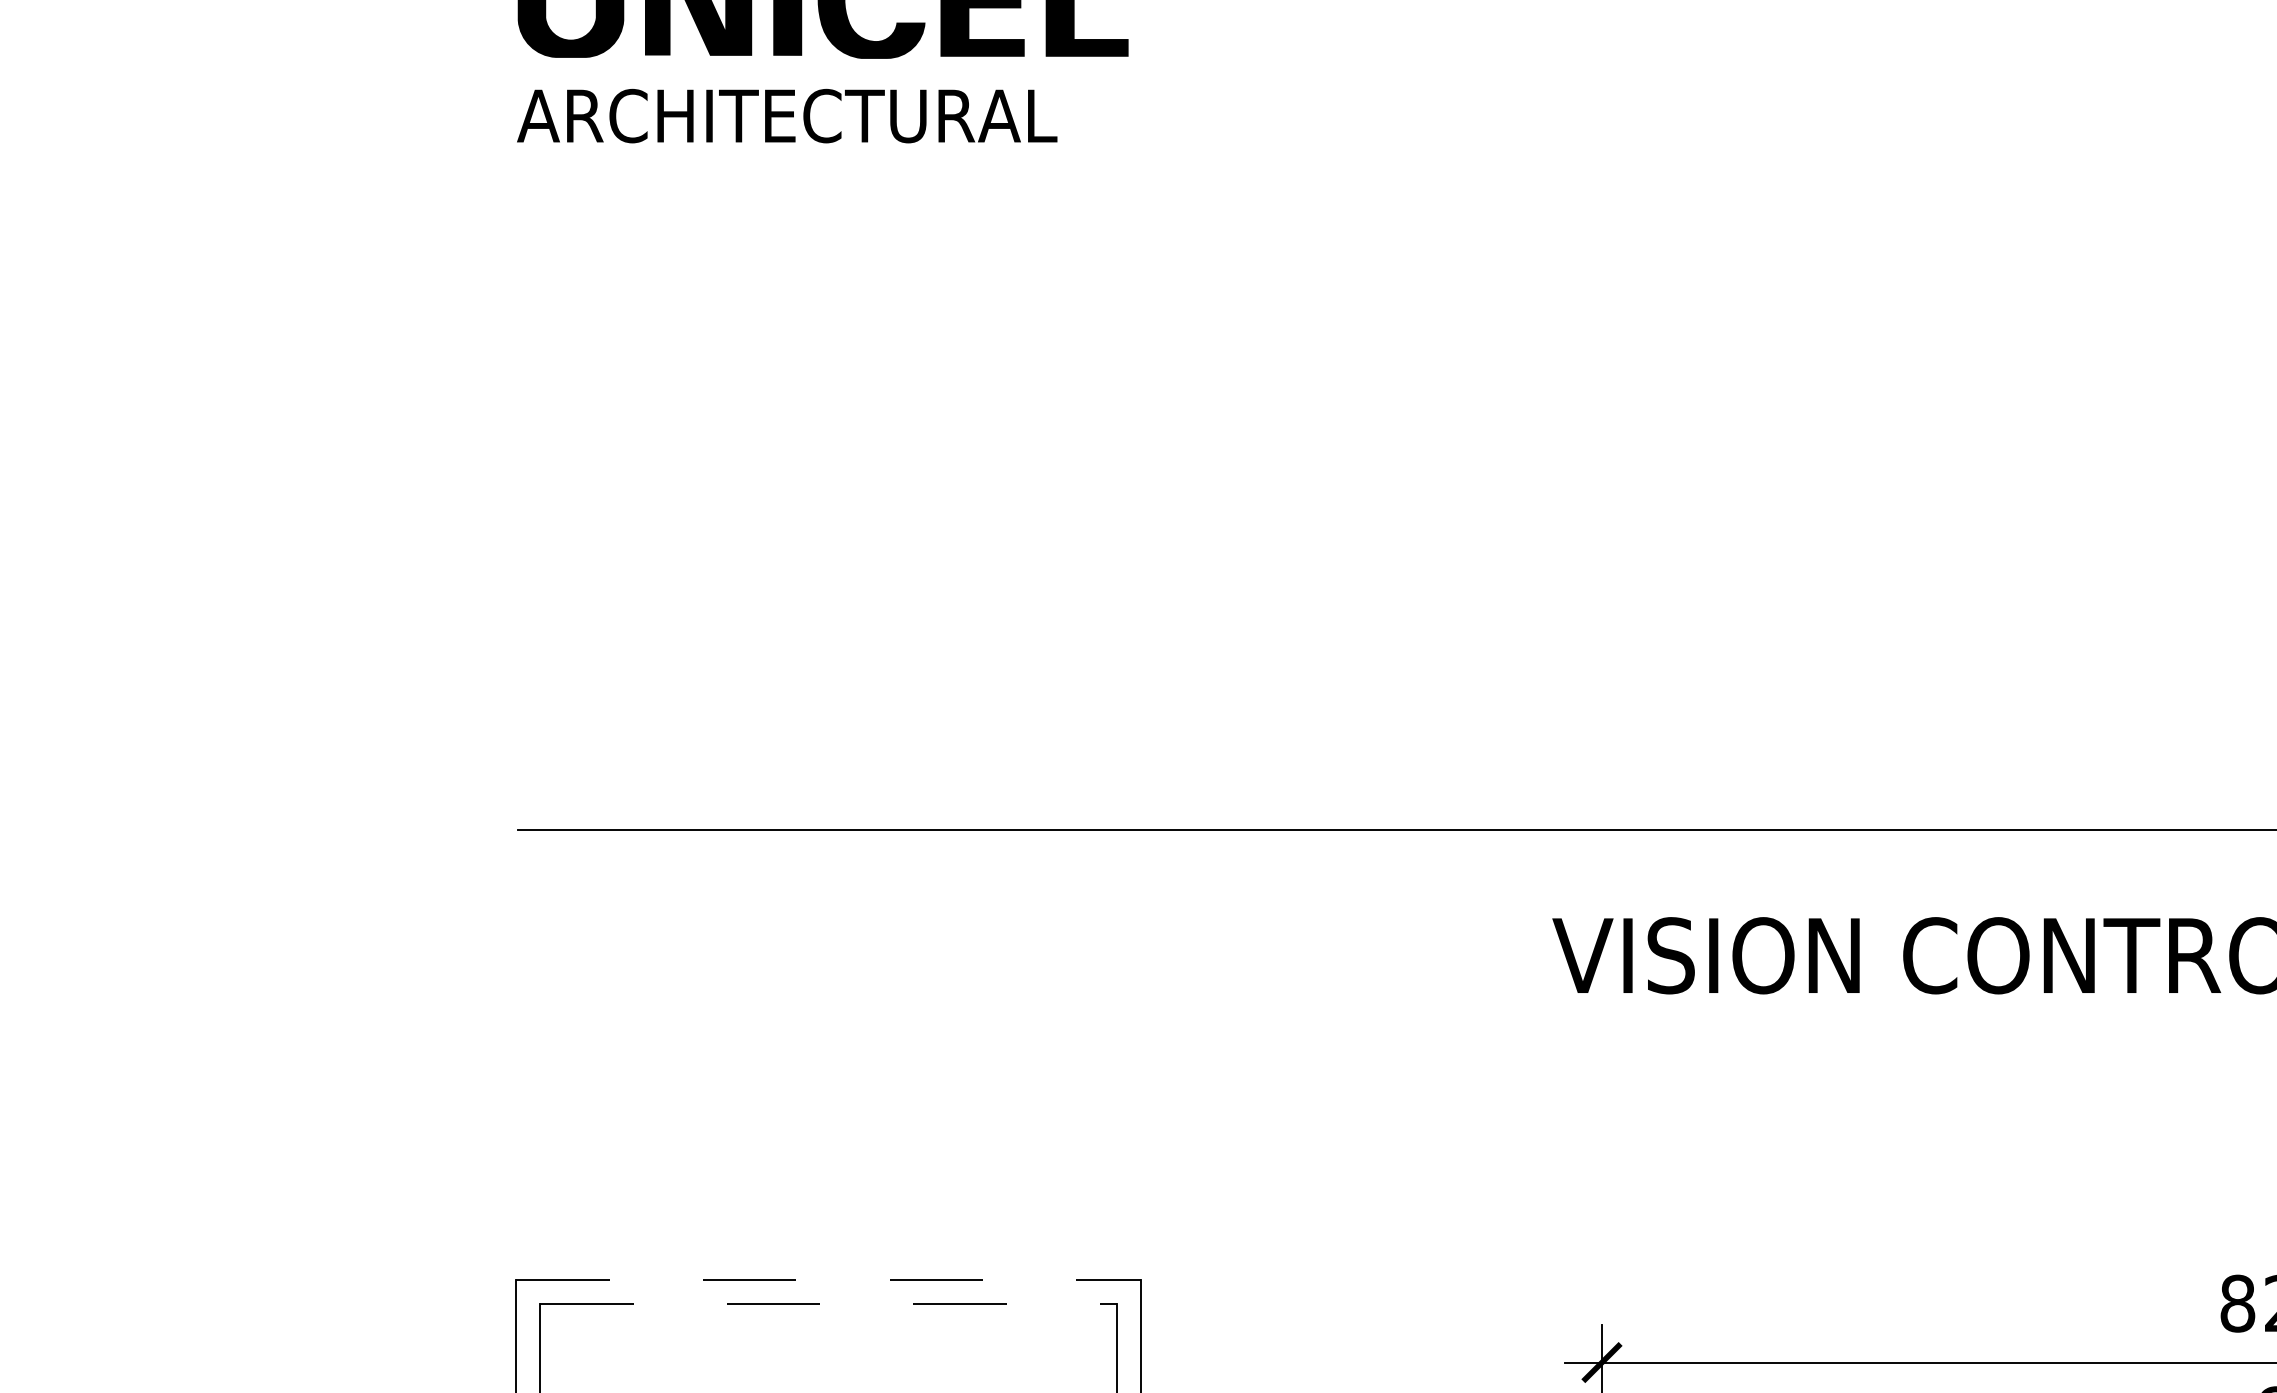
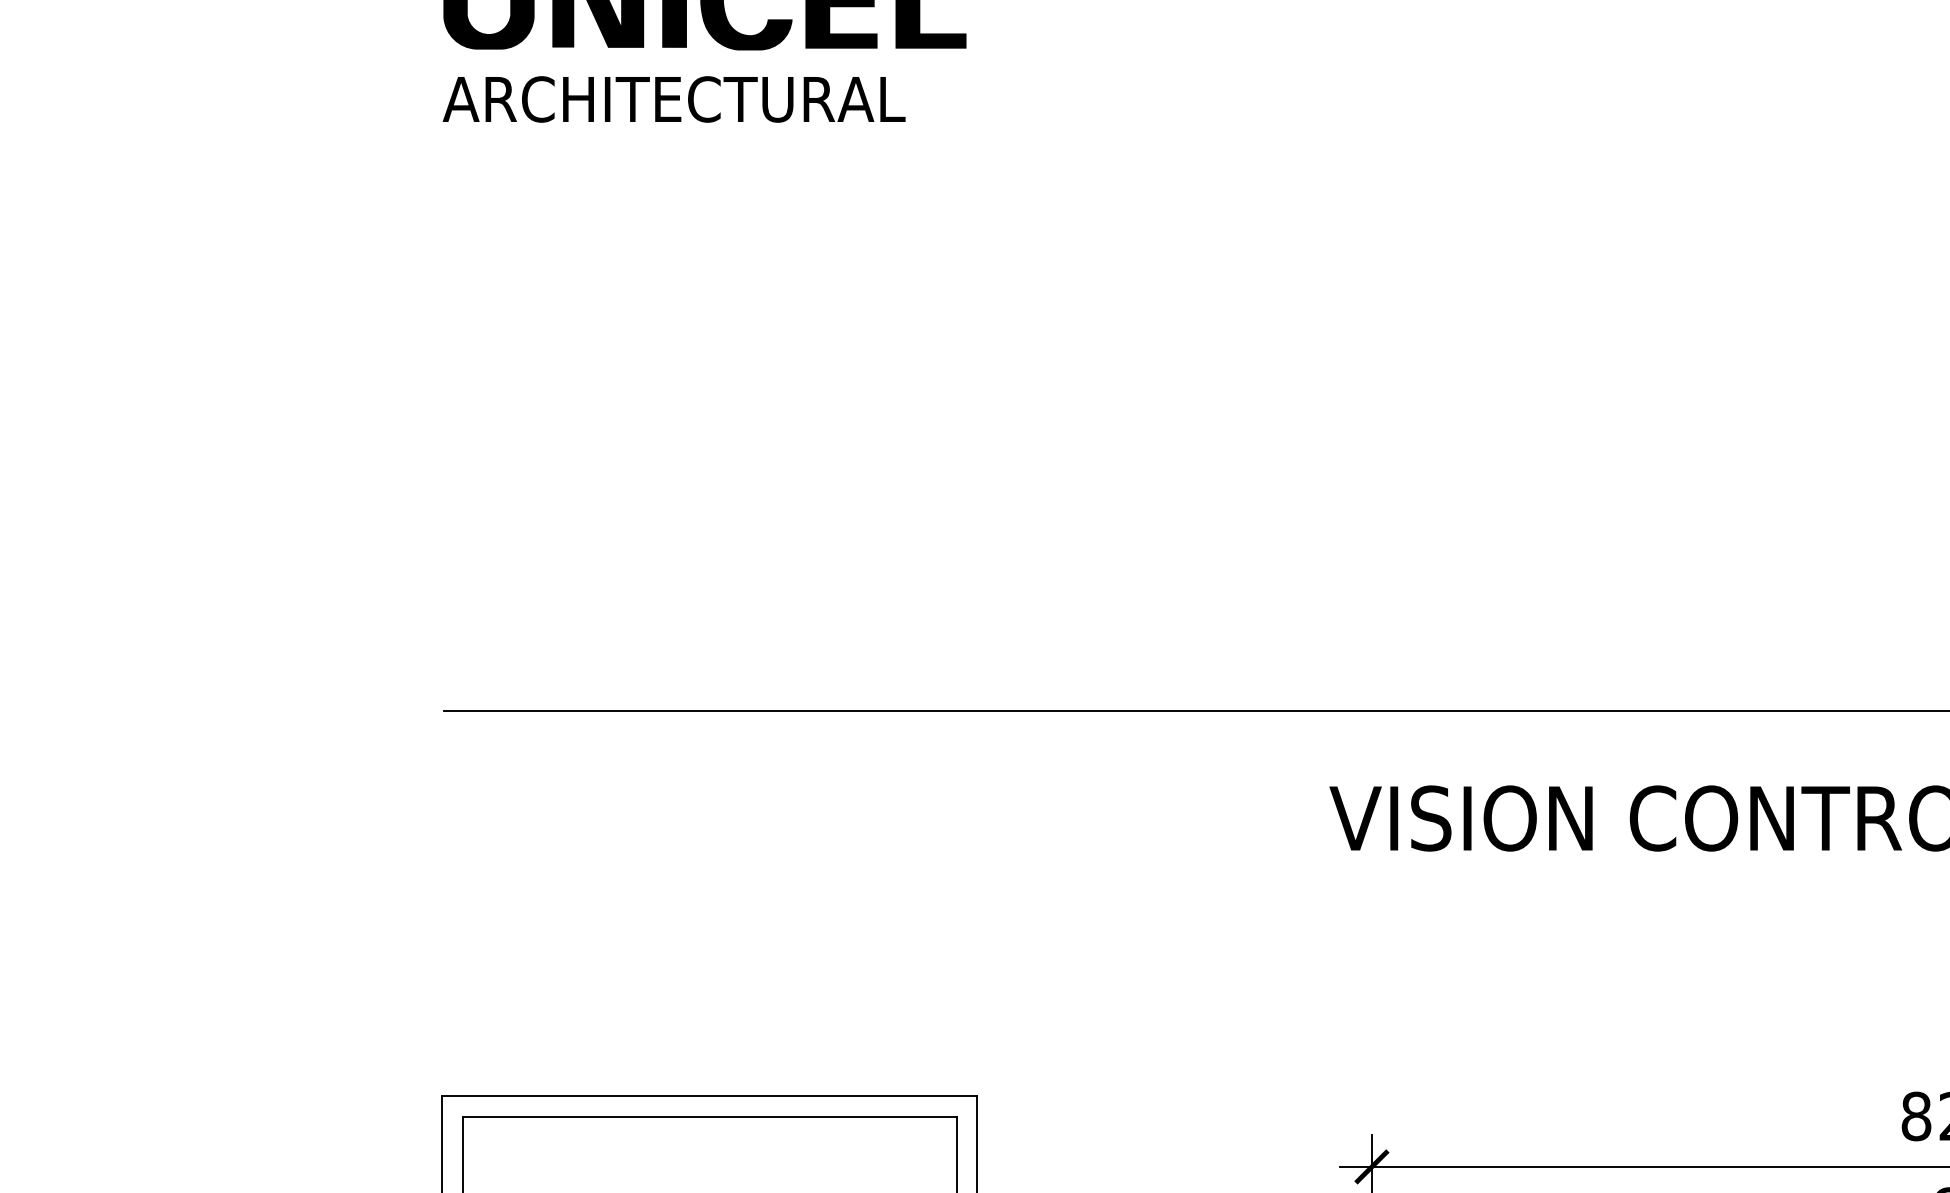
line: (829, 1280) -> (710, 1096), dashed -> solid
line: (828, 1303) -> (709, 1116), dashed -> solid

